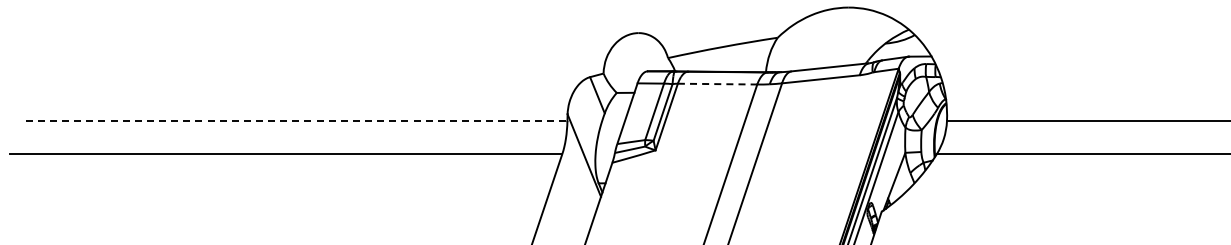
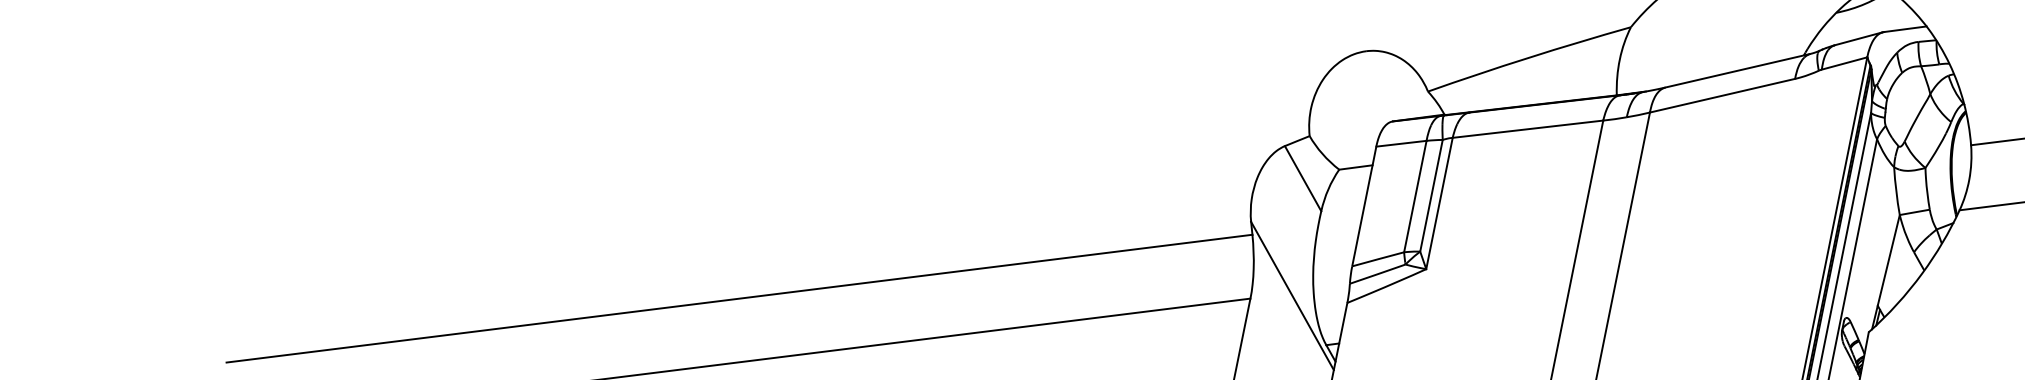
line: (717, 84) -> (1527, 129), dashed -> solid
line: (296, 121) -> (739, 299), dashed -> solid

